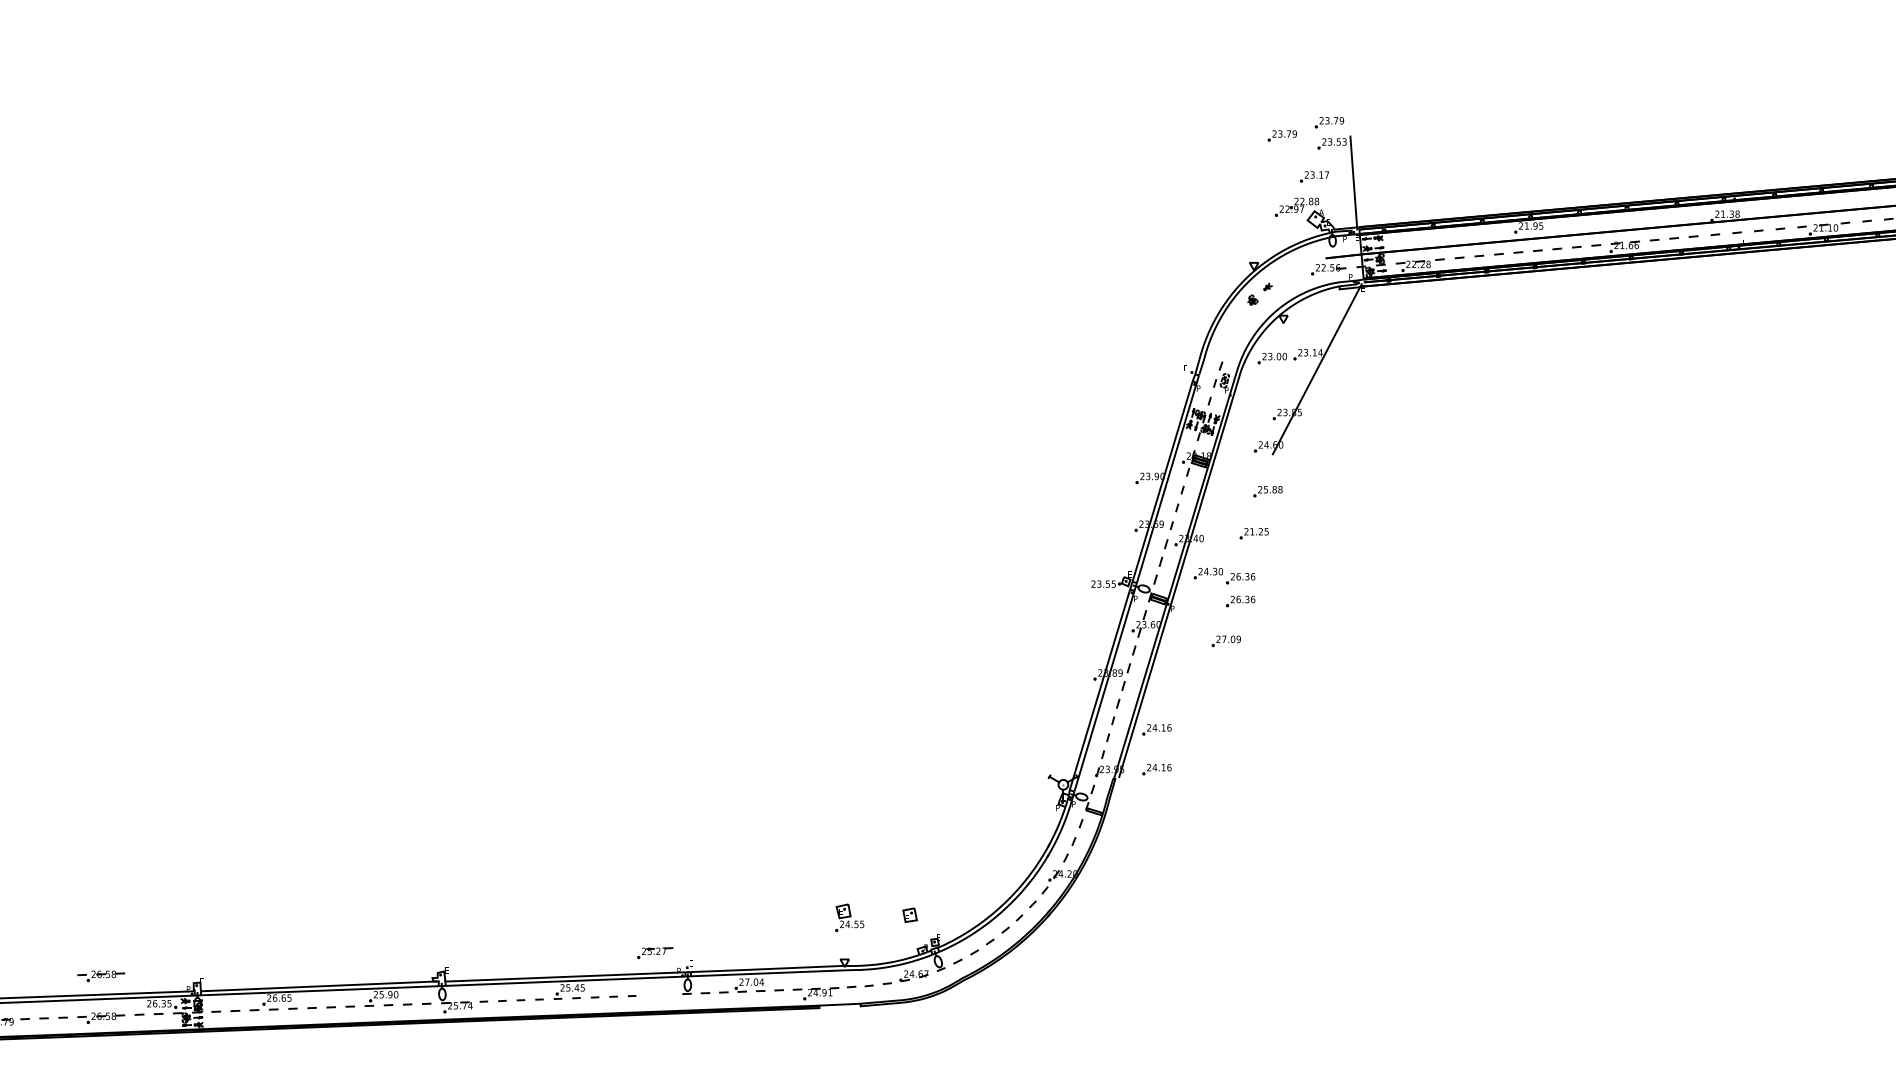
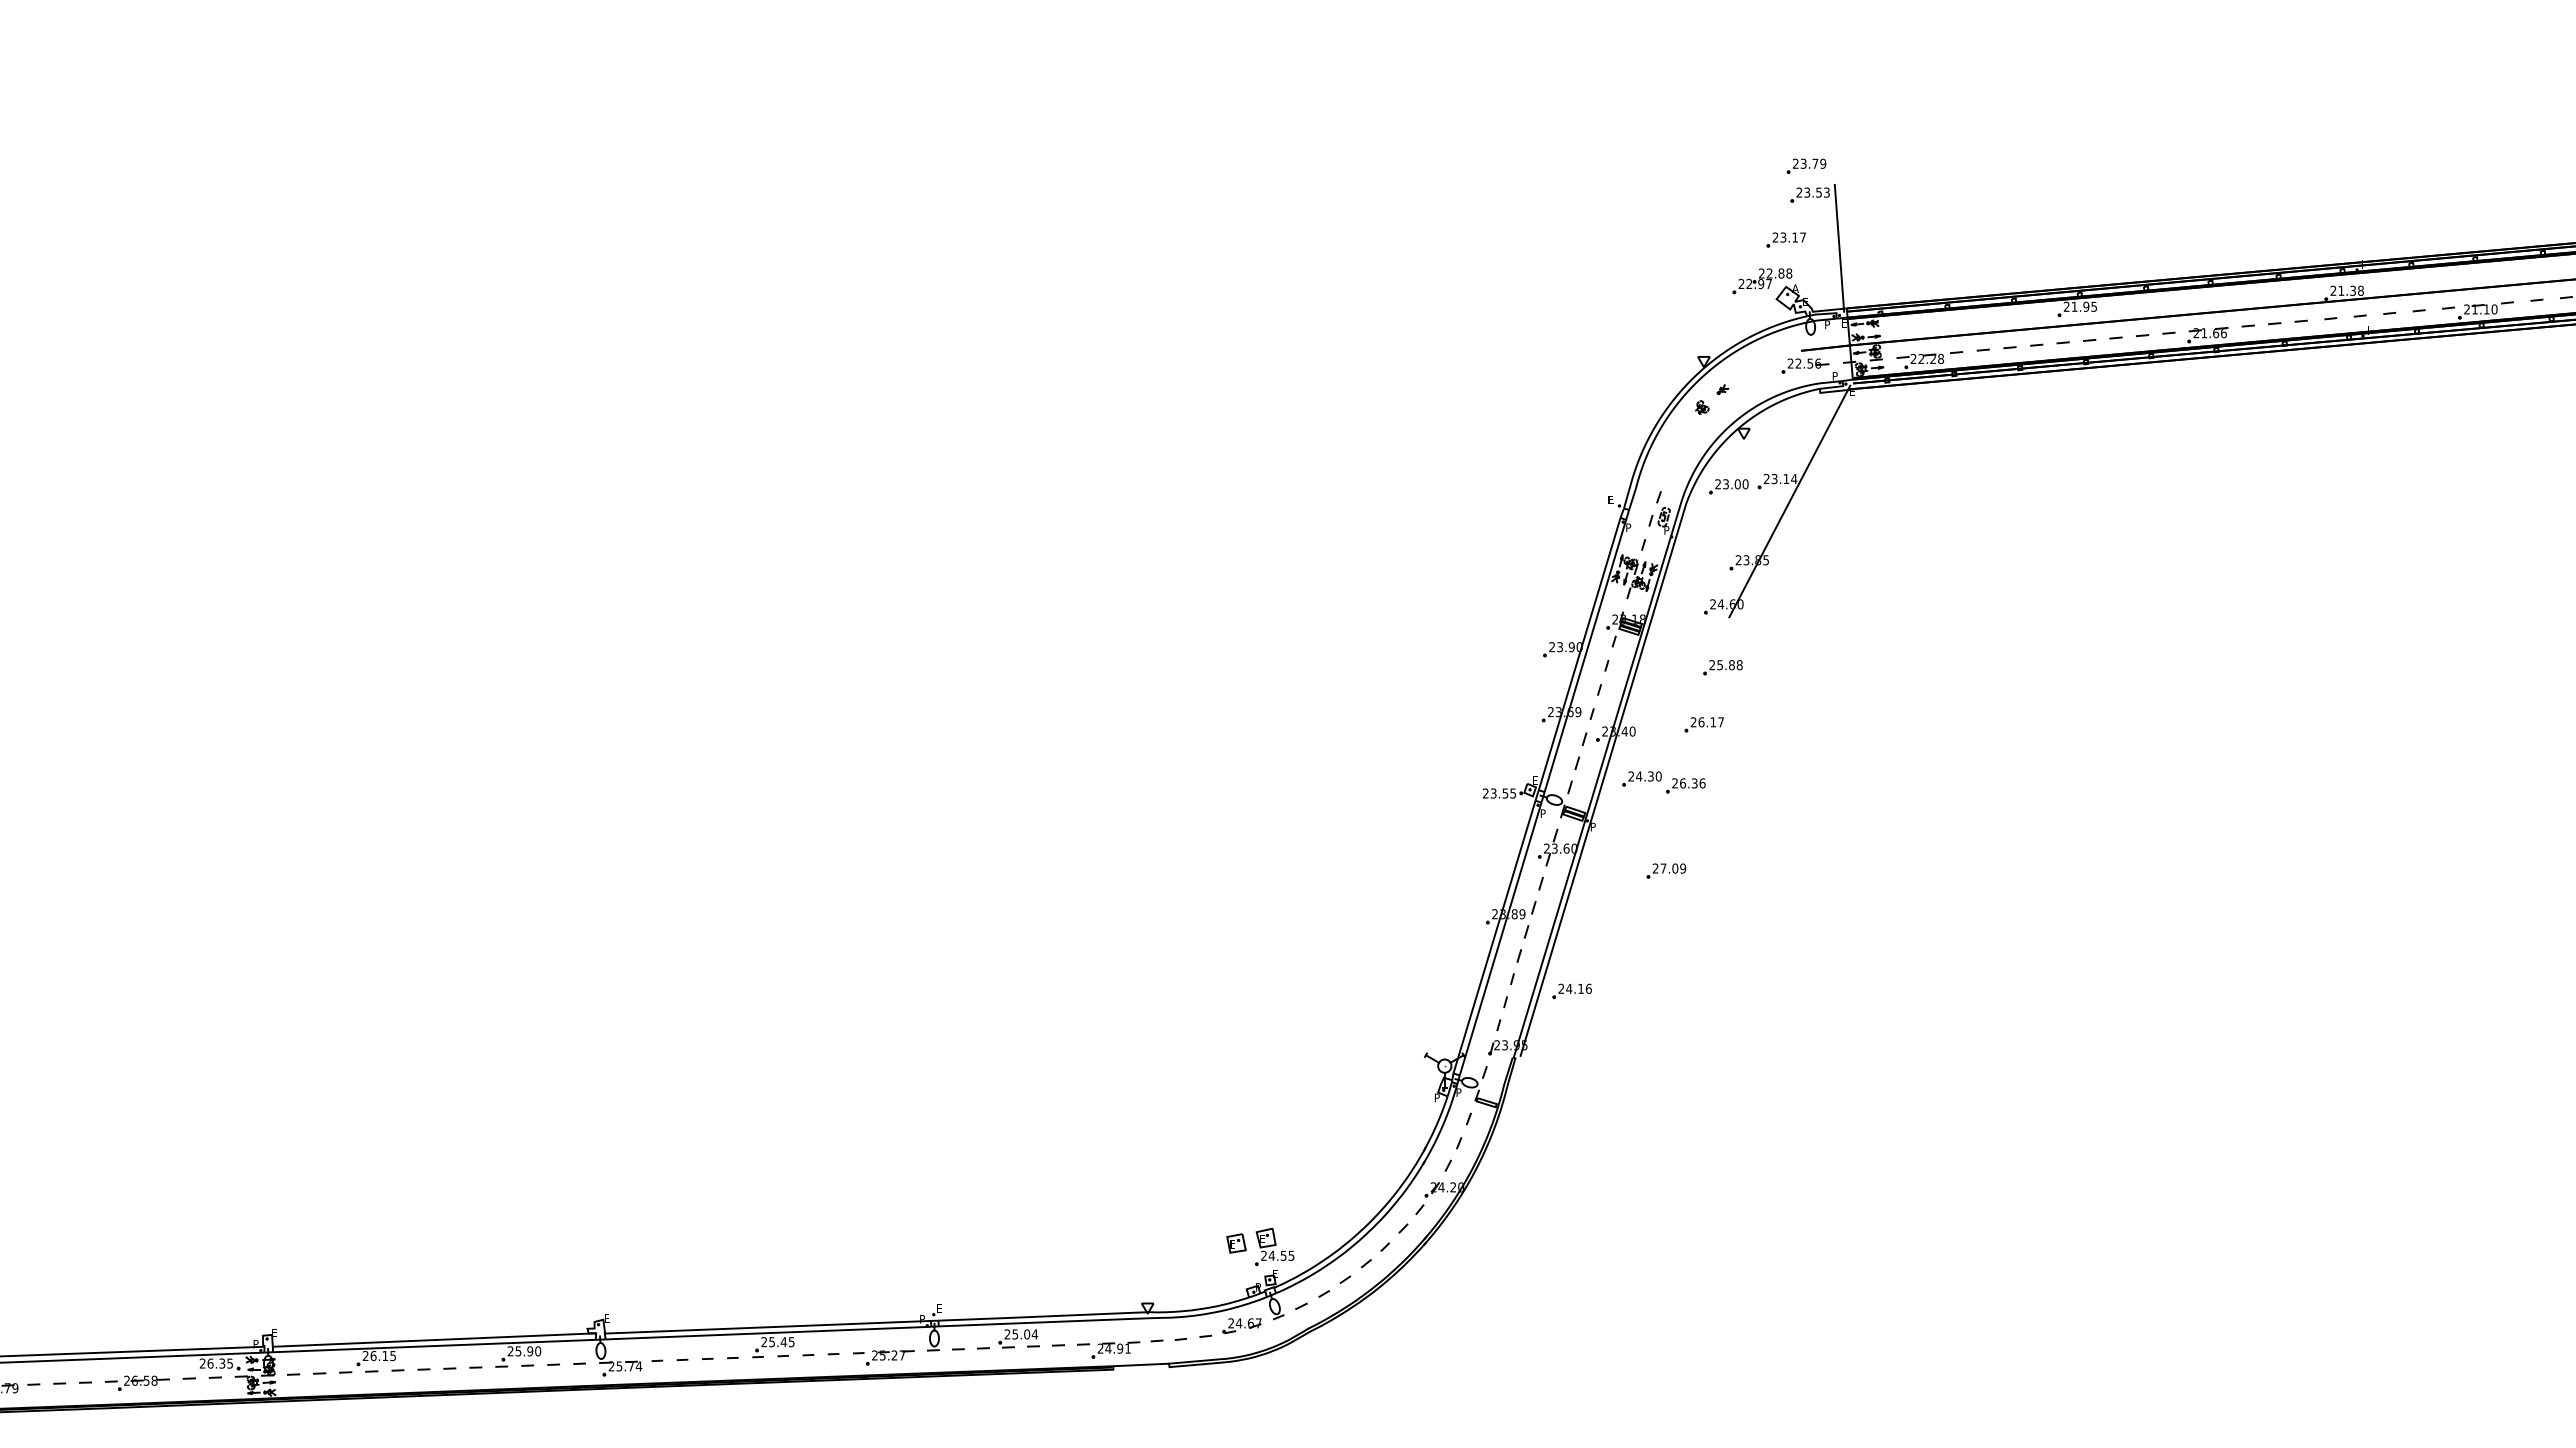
part: (1282, 135) -> (1742, 183), removed
text: (1258, 531) -> (1710, 722), 21.25 -> 26.17
part: (1240, 601) -> (1685, 816), removed
part: (1156, 769) -> (1571, 1045), removed
part: (849, 917) -> (1274, 1246), moved
part: (654, 952) -> (889, 1357), moved
part: (101, 975) -> (137, 1325), removed
text: (747, 982) -> (1015, 1334), 27.04 -> 25.04
text: (283, 997) -> (385, 1355), 26.65 -> 26.15

